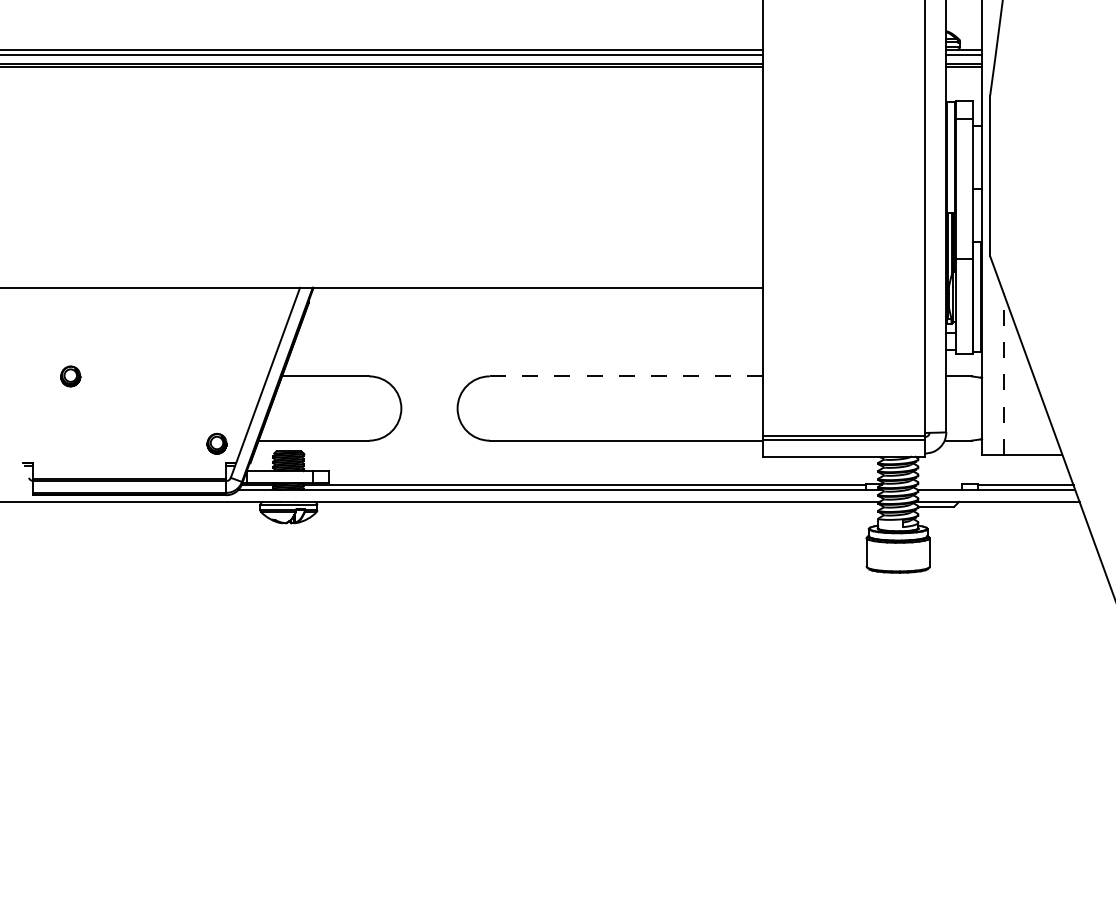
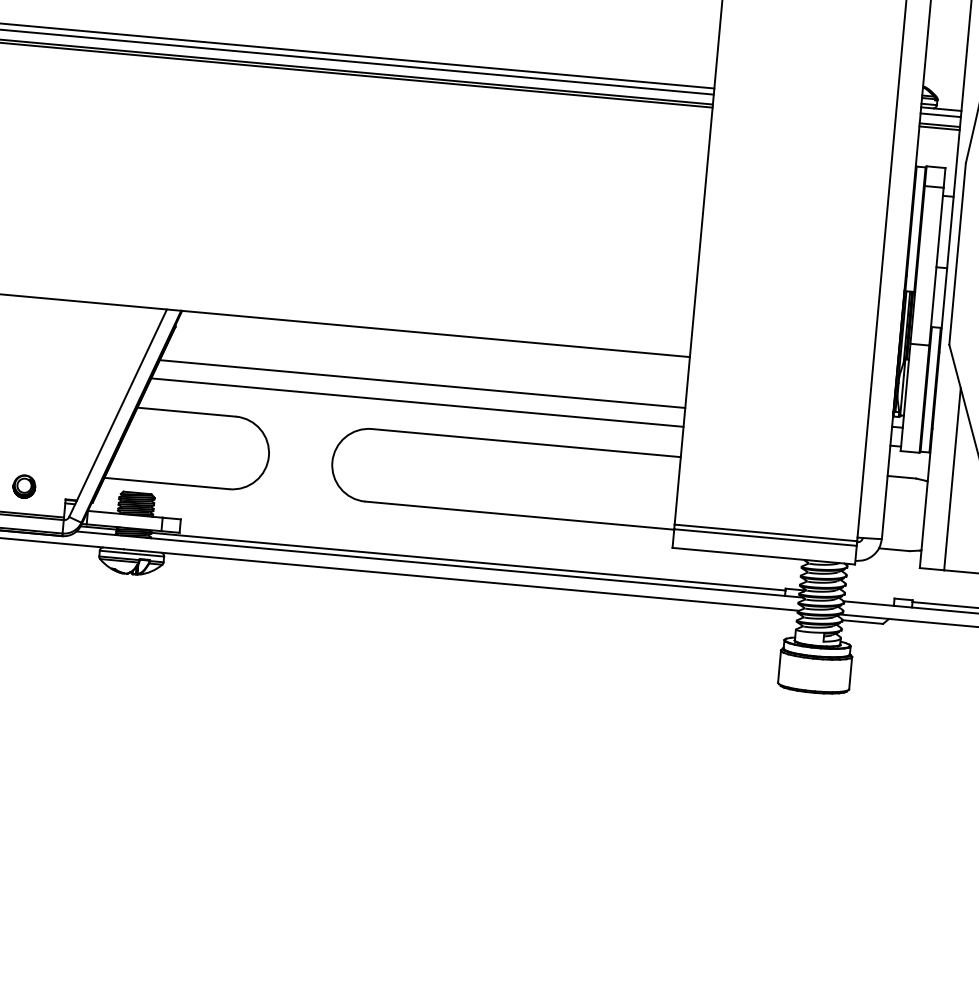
line: (530, 332) -> (422, 383), added
line: (527, 349) -> (417, 402), added
line: (1003, 374) -> (952, 479), dashed -> solid
line: (626, 376) -> (526, 443), dashed -> solid
part: (216, 443) -> (23, 486), moved

